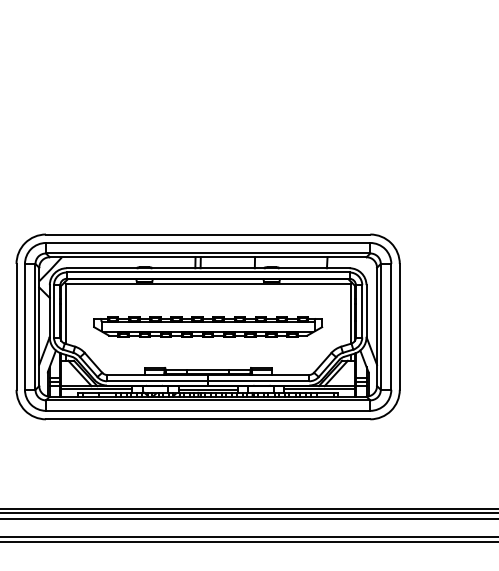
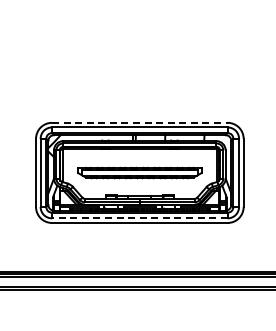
line: (207, 233) -> (139, 122), solid -> dashed
line: (207, 411) -> (139, 218), solid -> dashed

